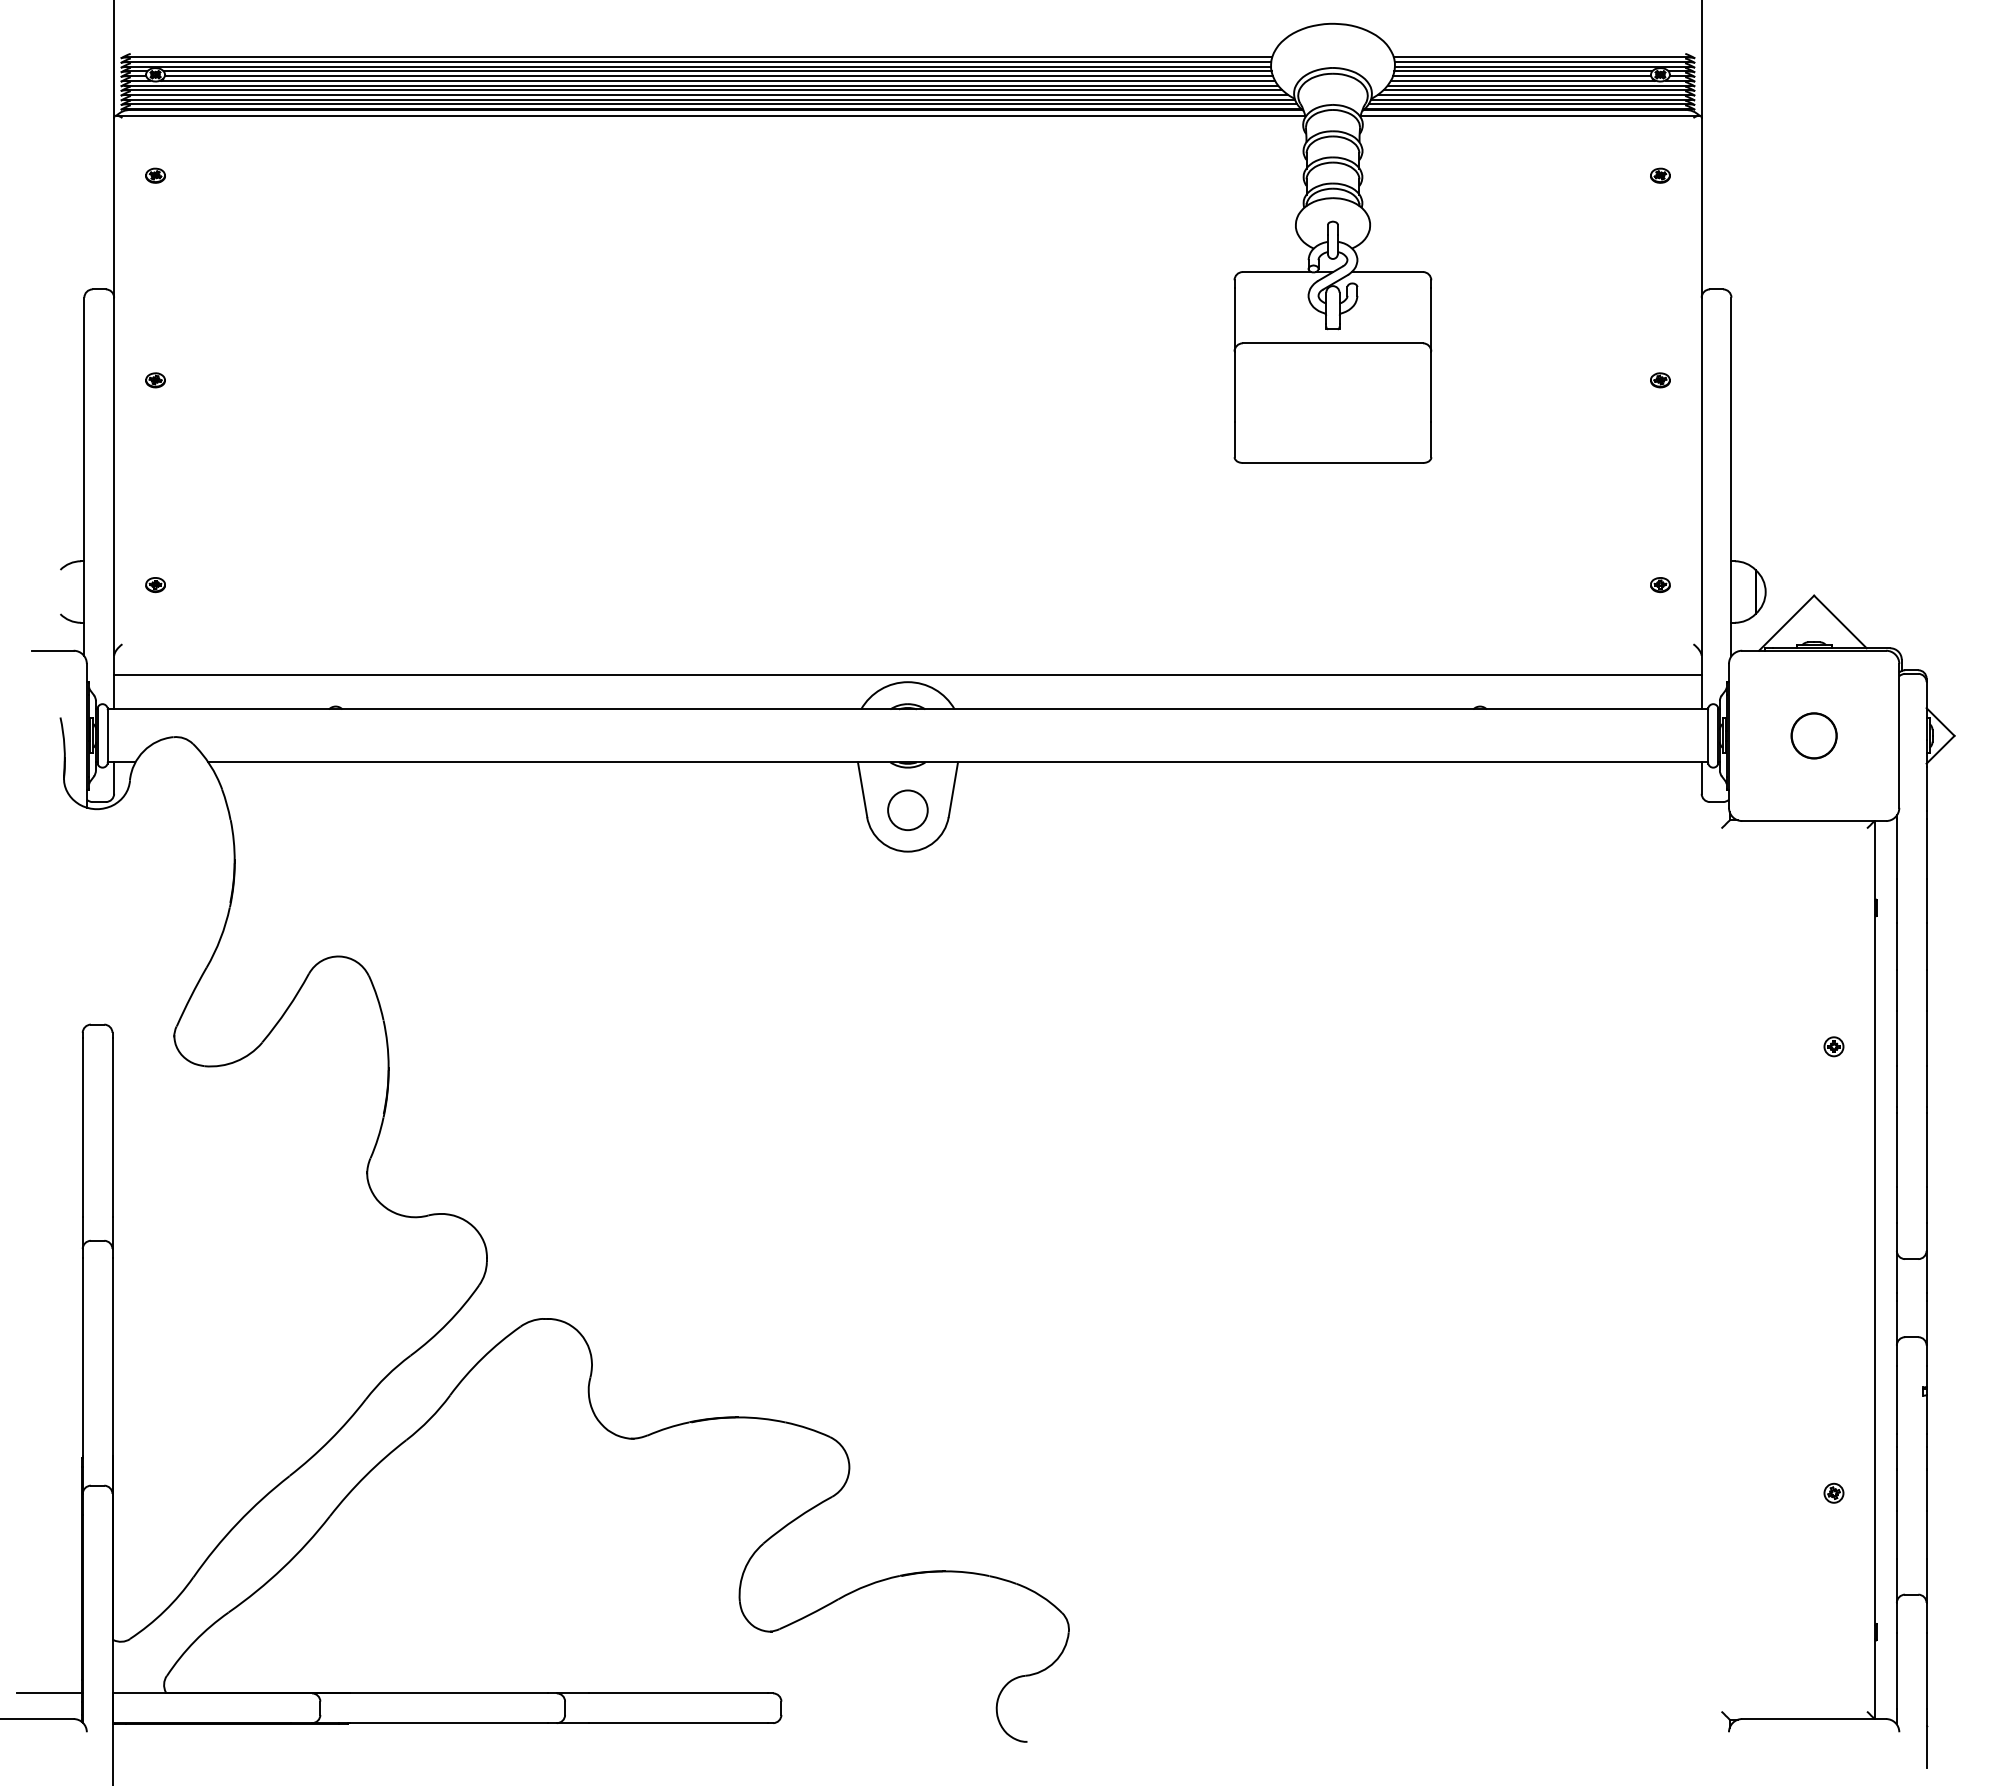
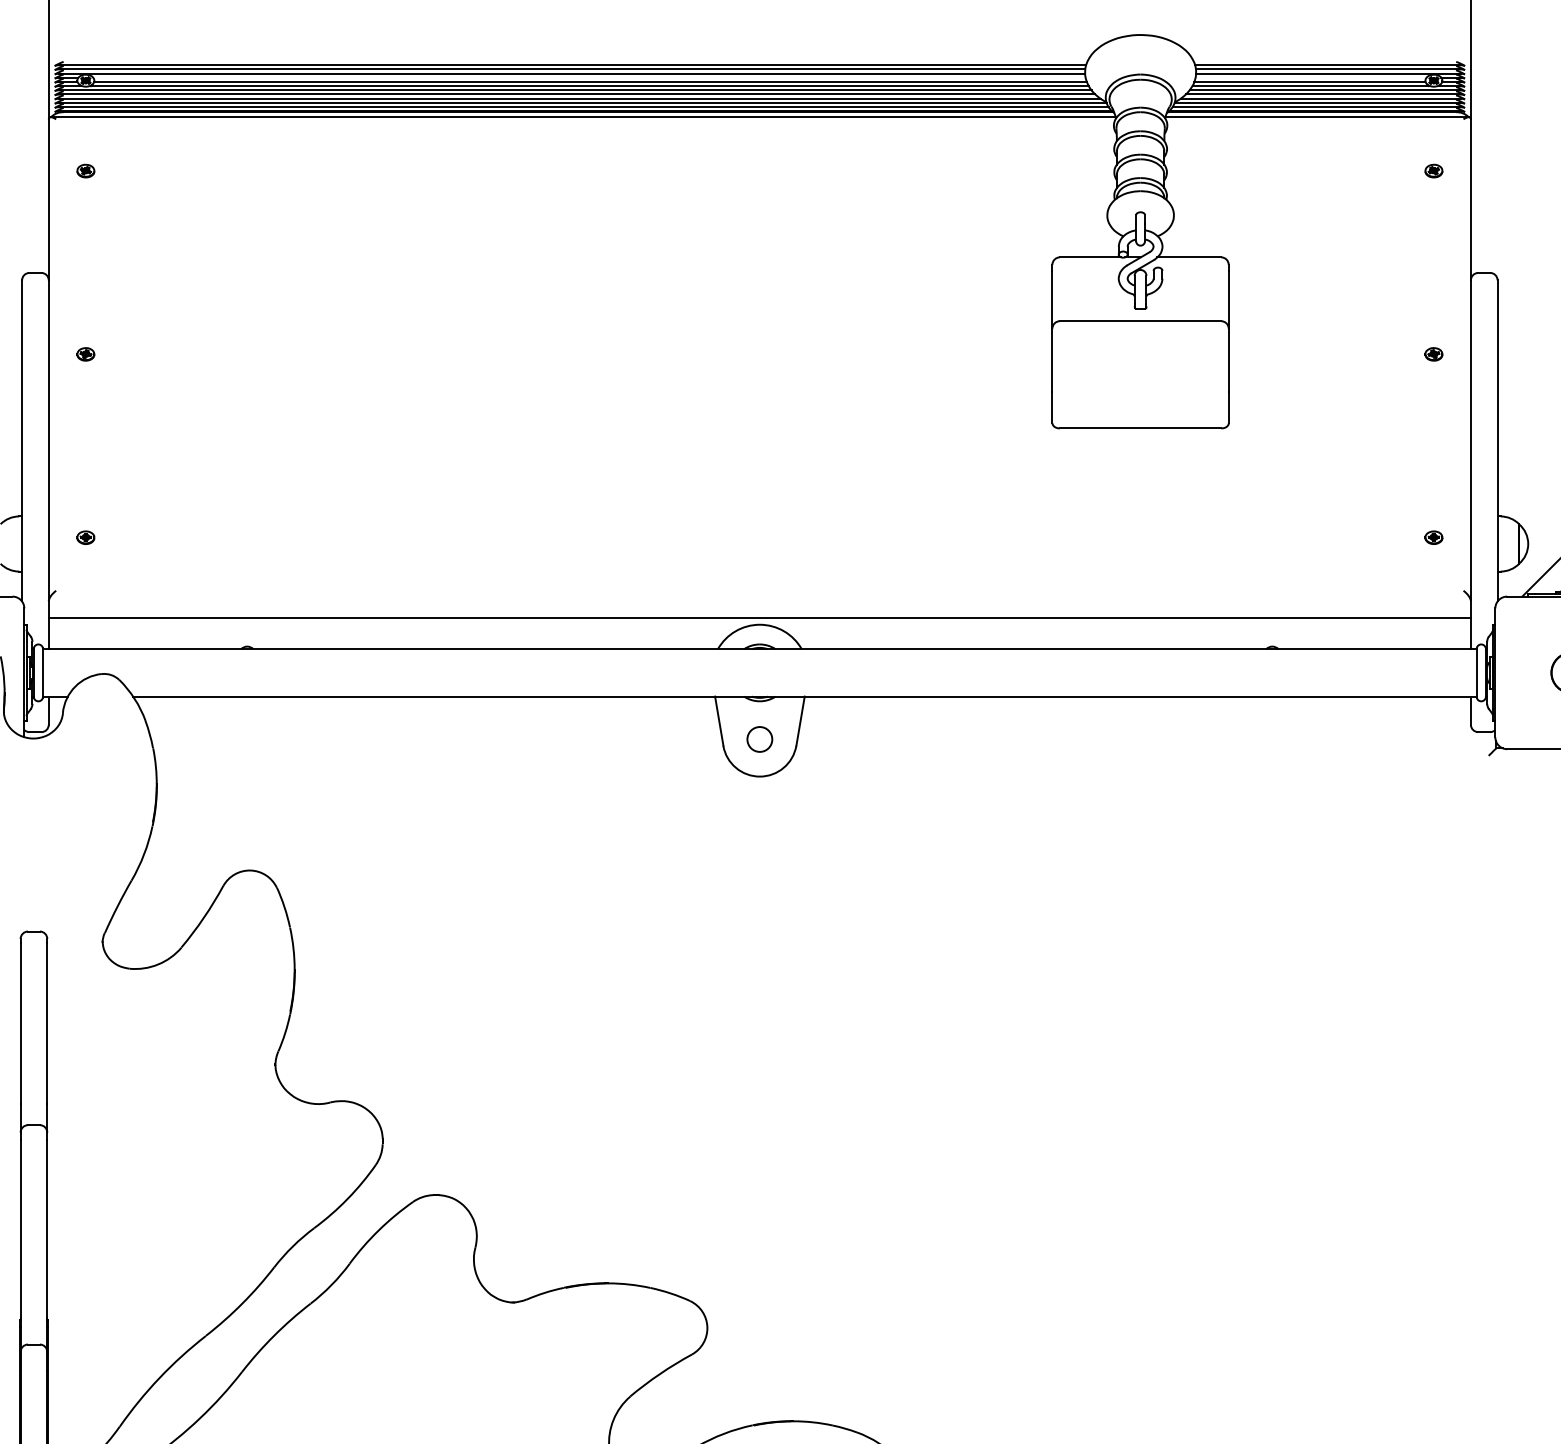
line: (717, 71) -> (589, 77), removed
line: (1523, 71) -> (1311, 77), removed
circle: (907, 809) -> (759, 738), size x0.7

